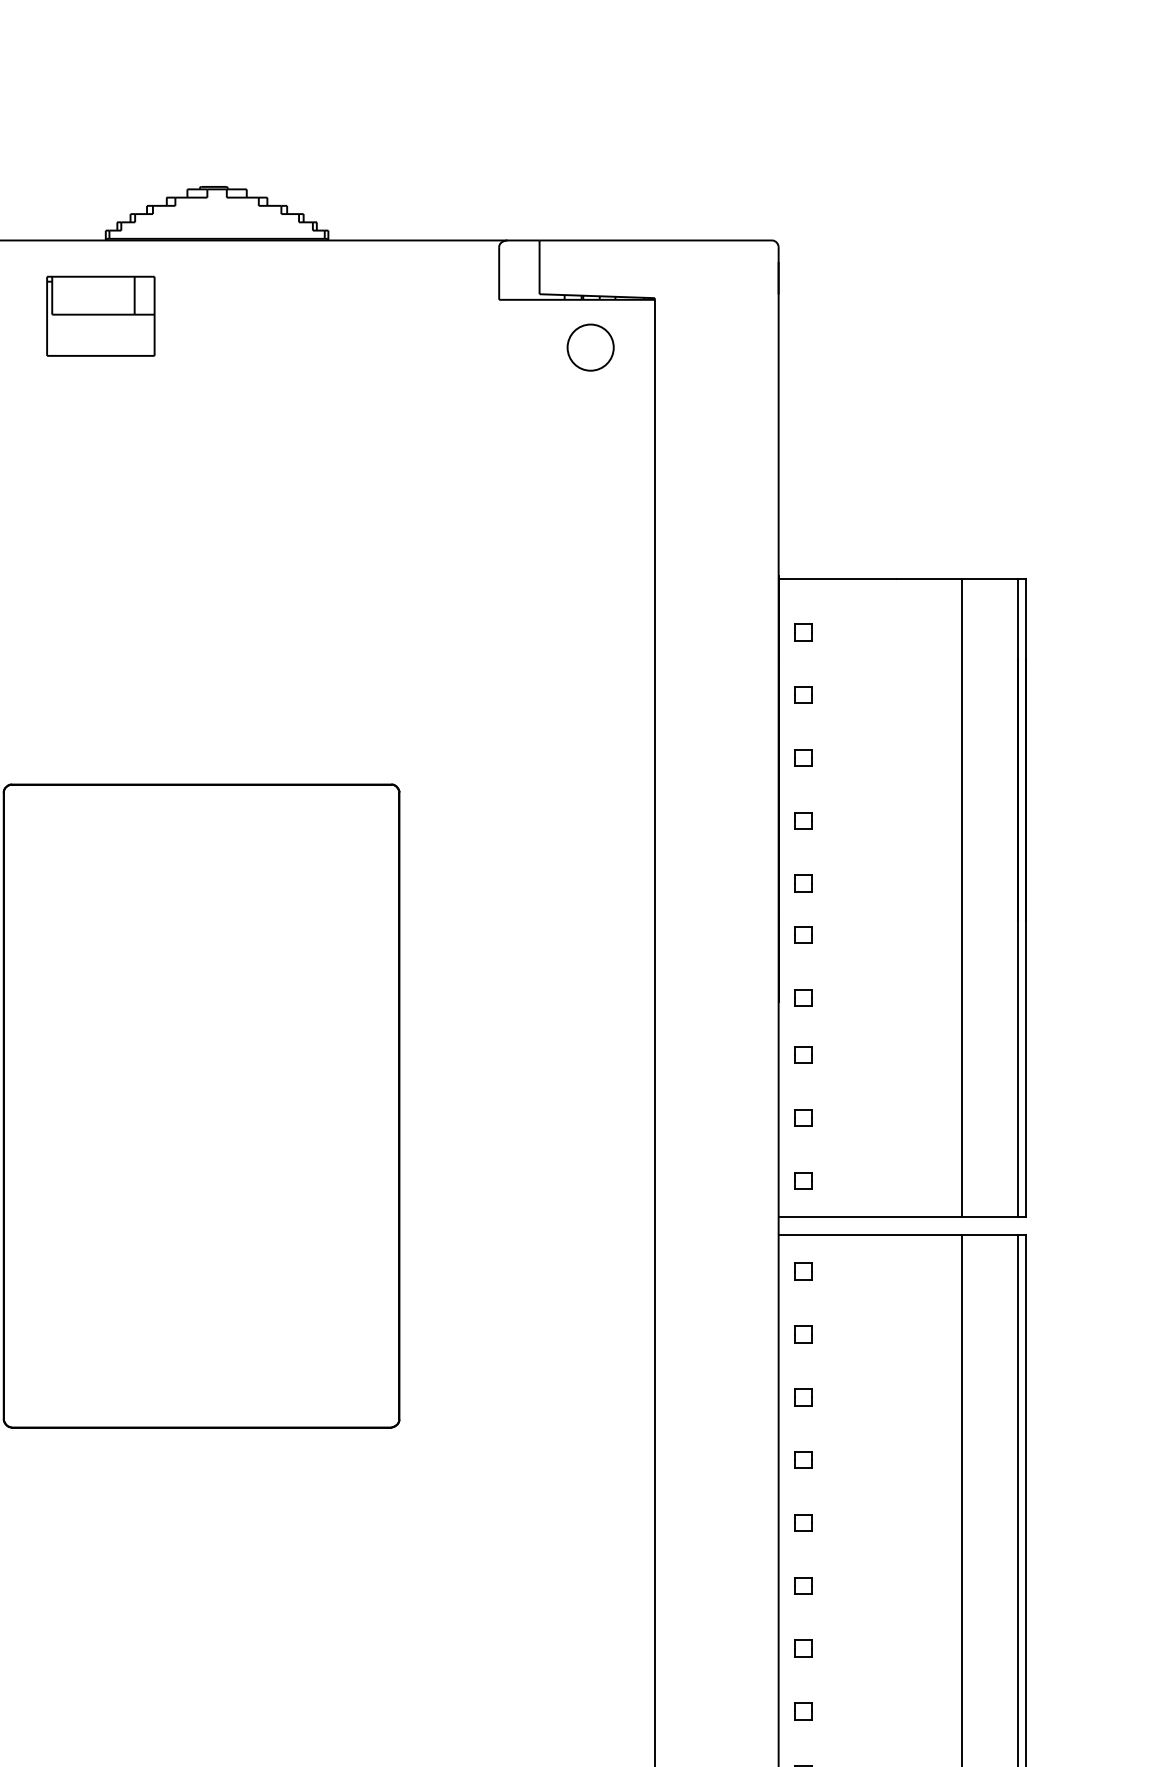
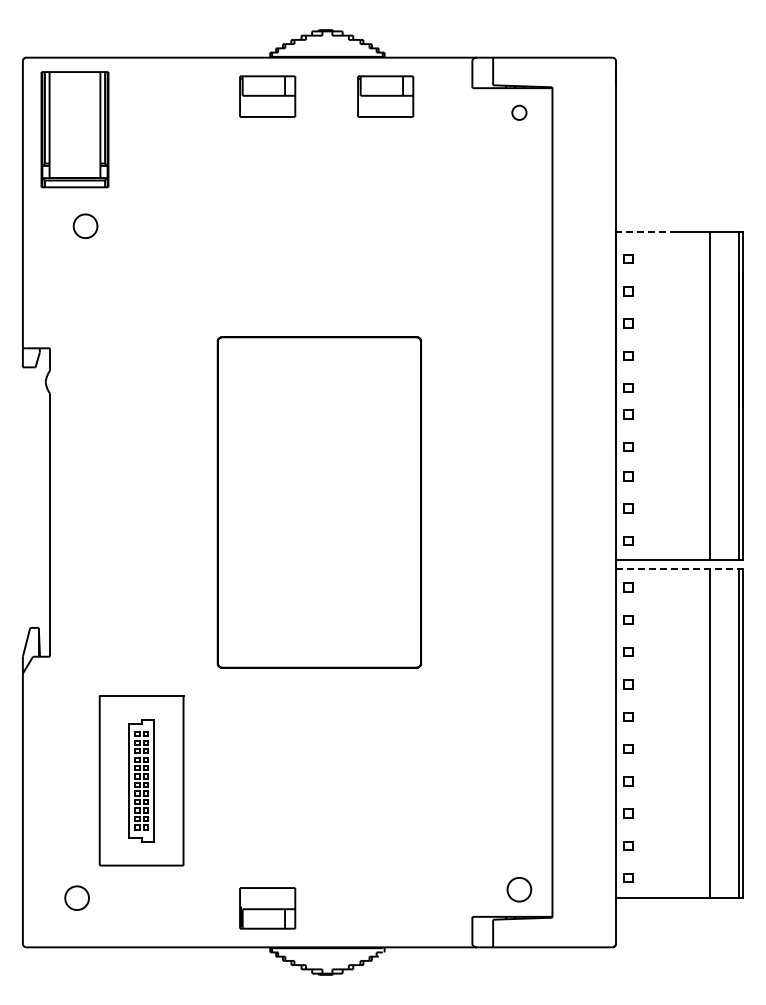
part: (330, 316) -> (385, 96), added
circle: (590, 347) -> (519, 112), size x0.6
line: (837, 578) -> (646, 231), solid -> dashed
line: (902, 1236) -> (679, 569), solid -> dashed

